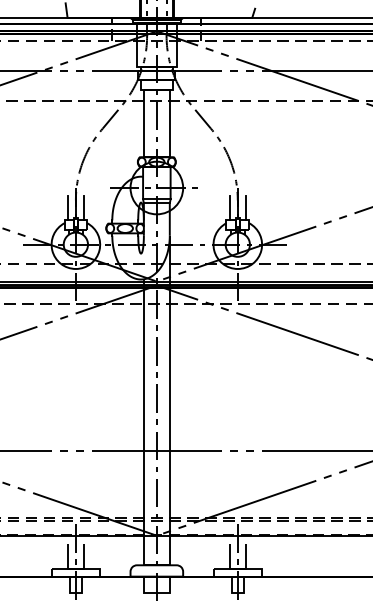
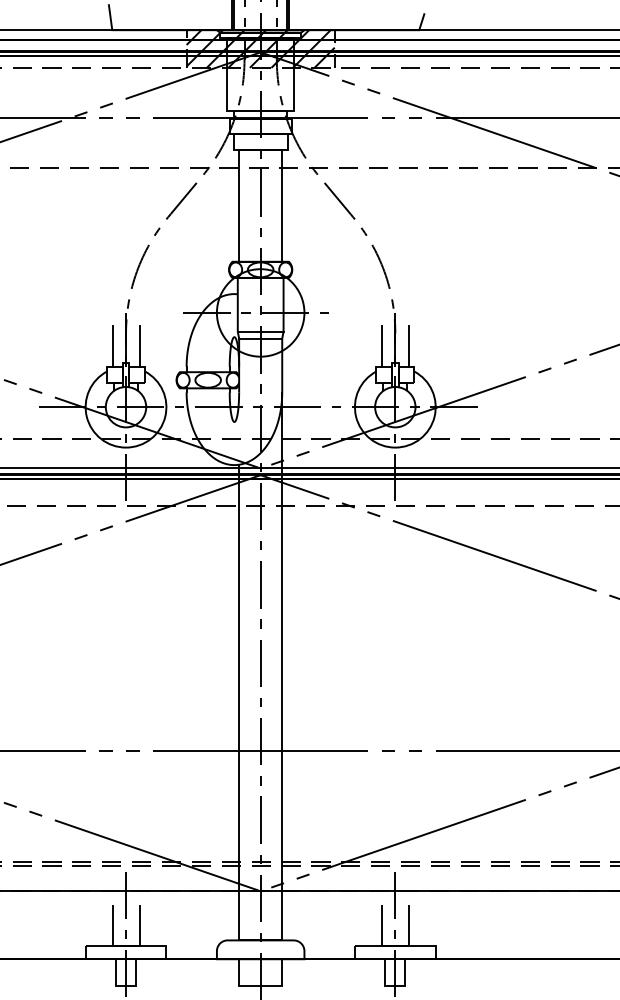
hatch: (156, 29) -> (260, 49), added

